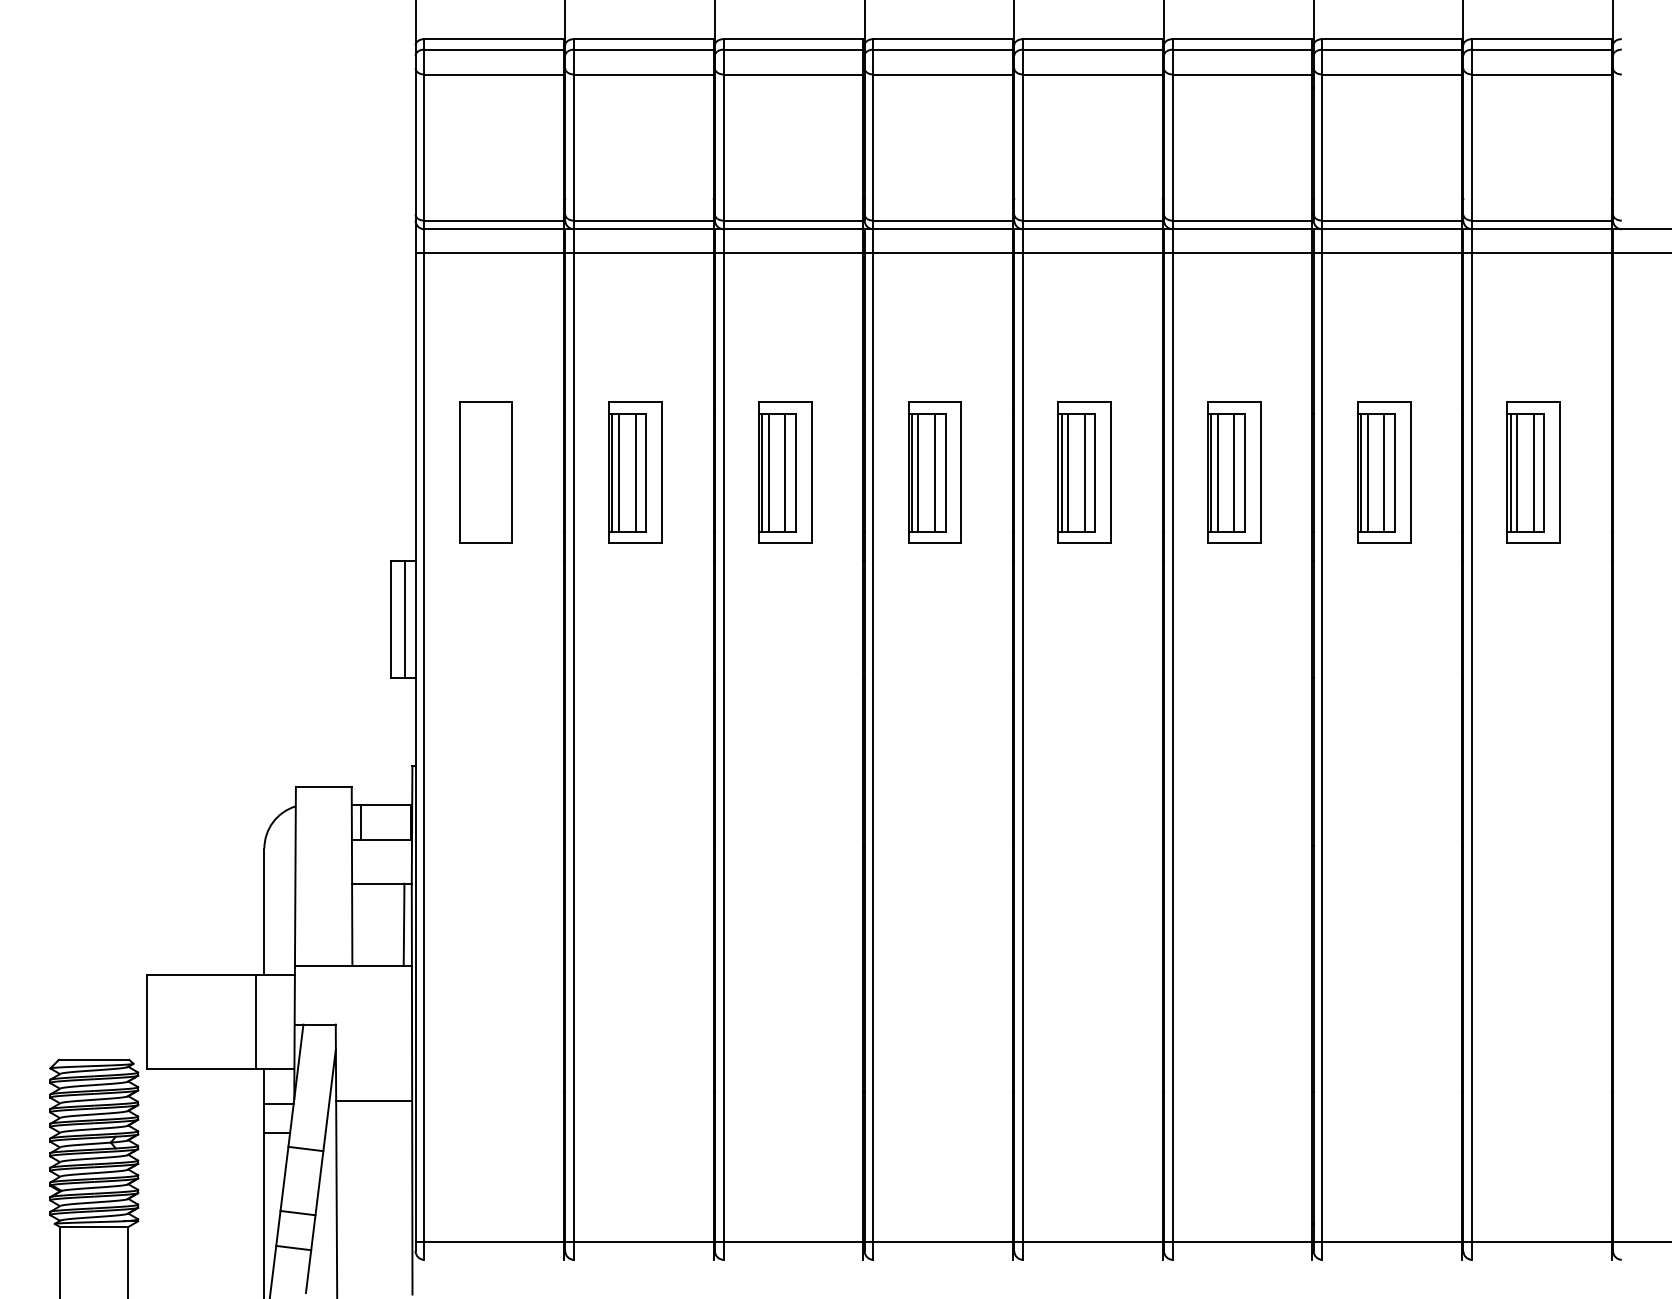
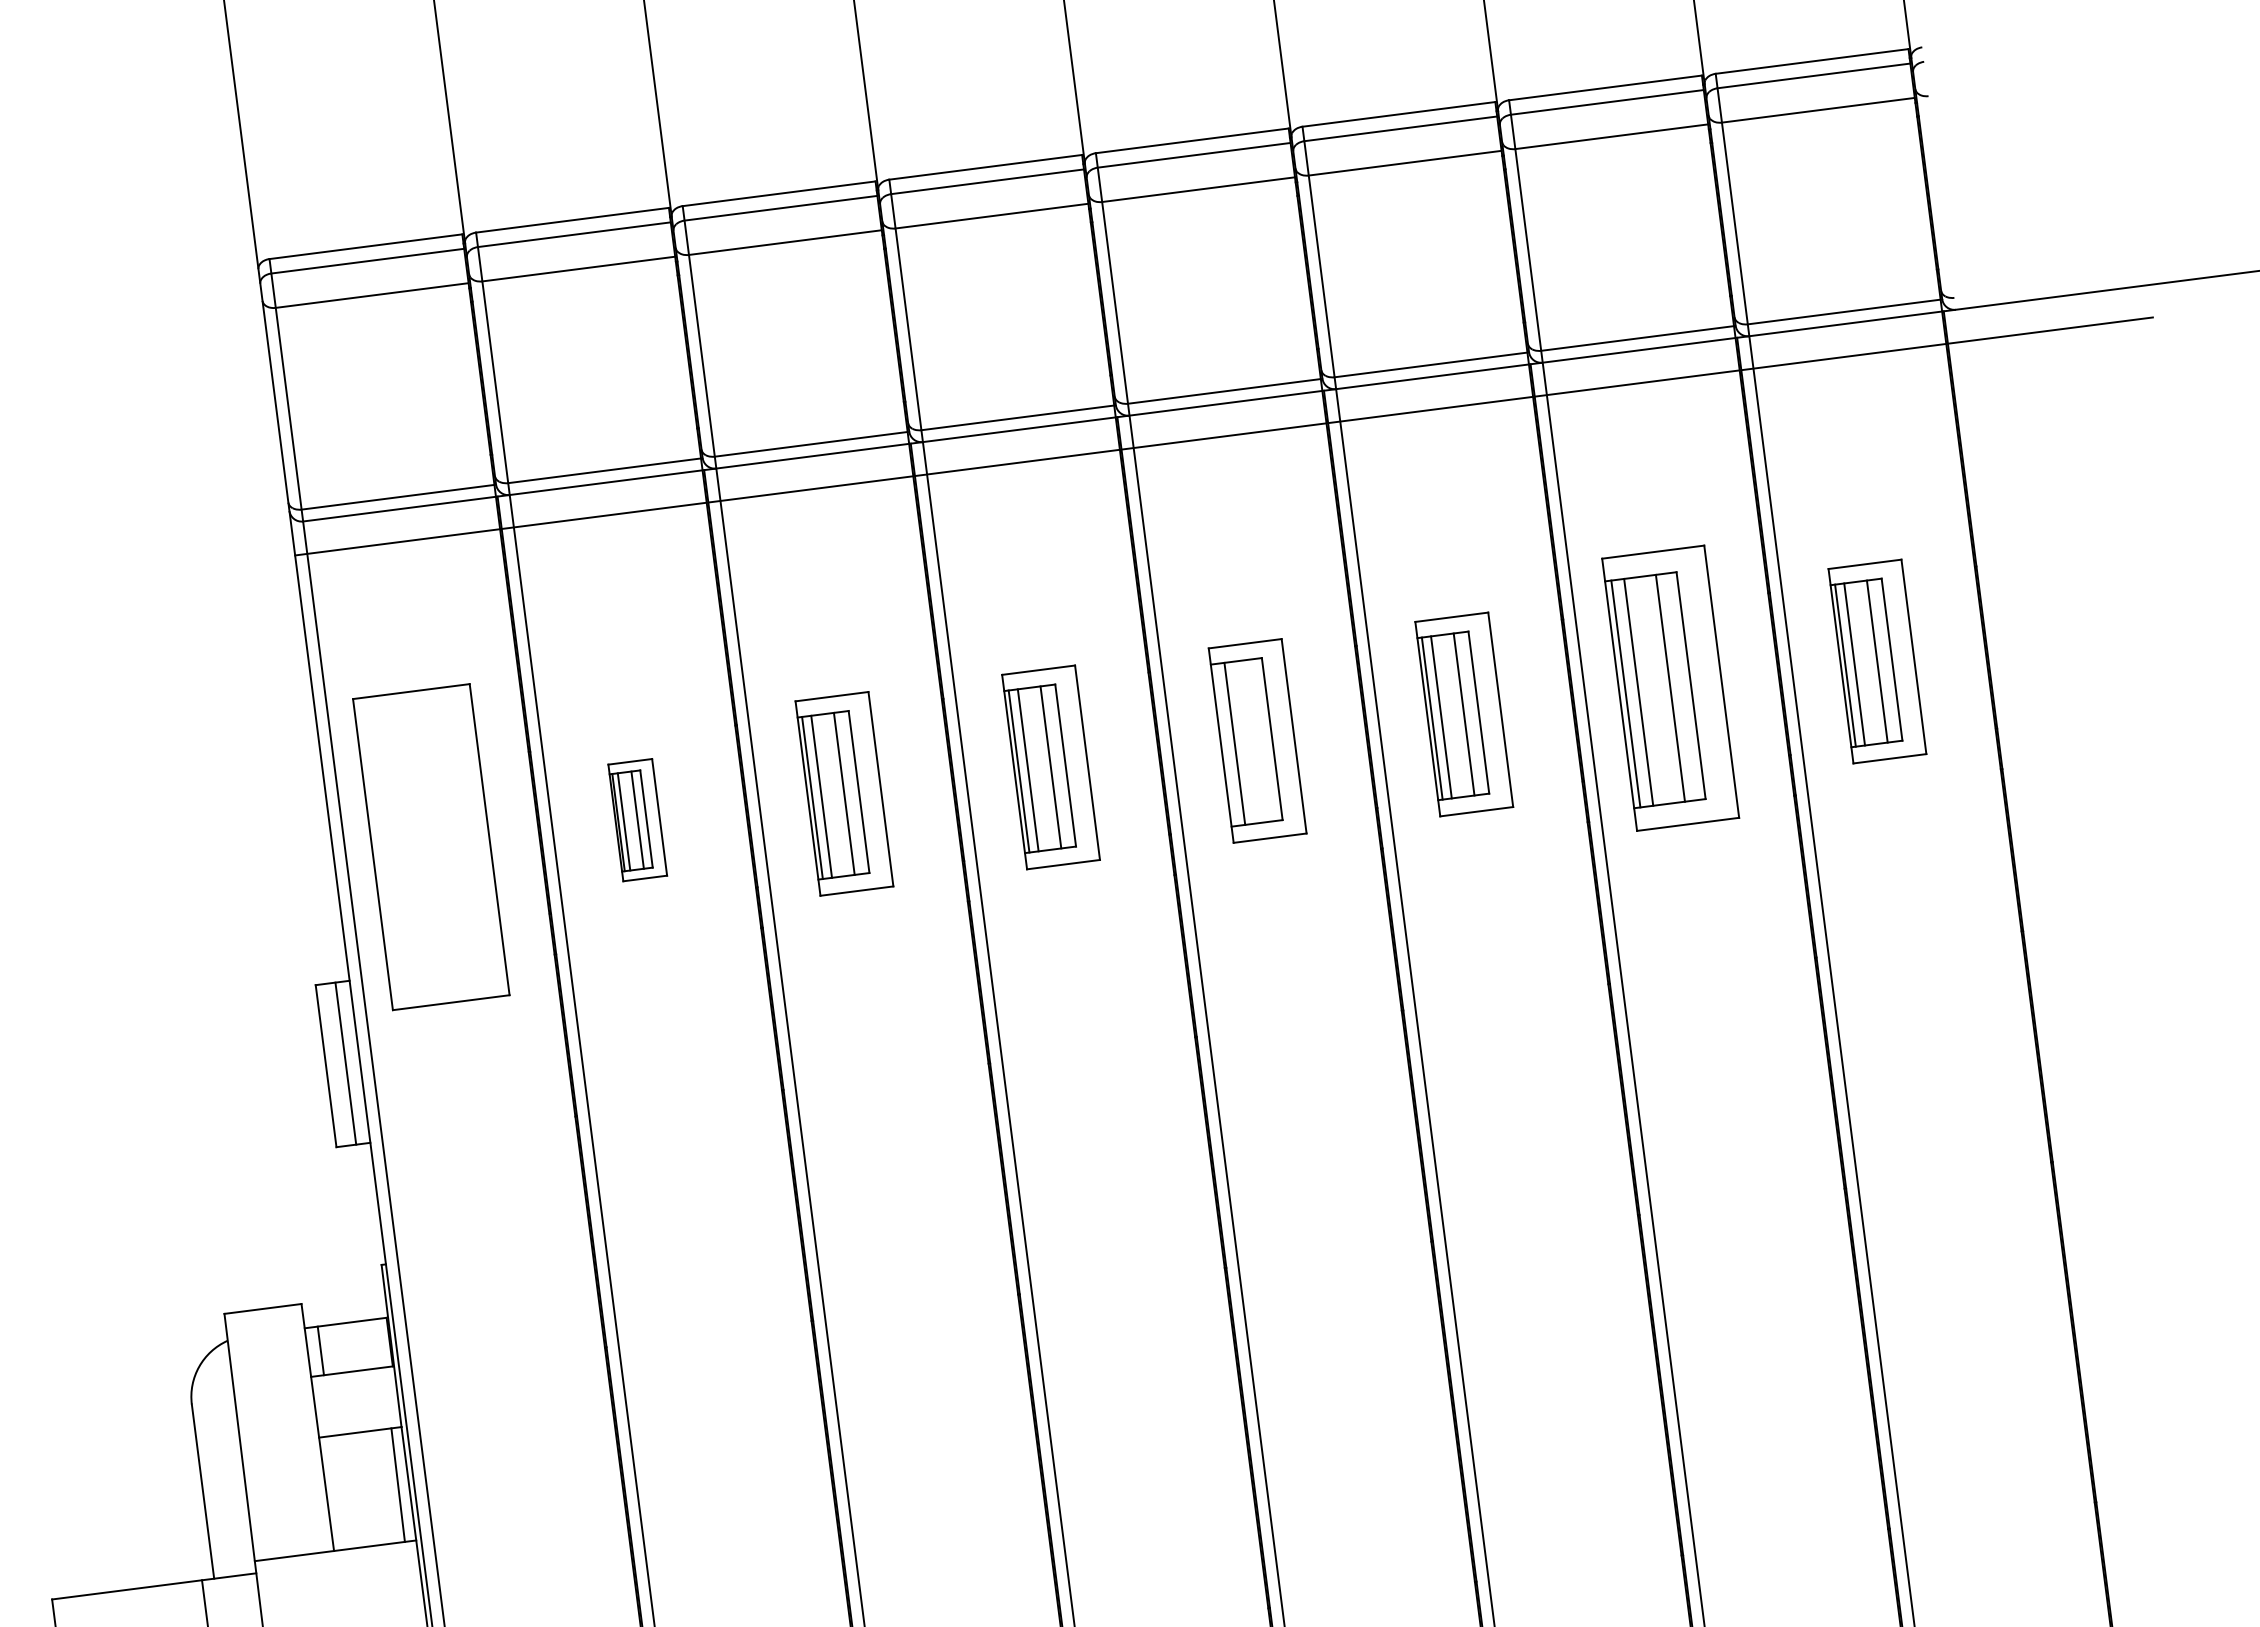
part: (485, 472) -> (430, 846), size x1.6
part: (635, 472) -> (637, 819), size x0.6
line: (1061, 472) -> (1225, 744), removed
line: (1084, 472) -> (1257, 740), removed
part: (1384, 472) -> (1671, 687), size x1.4

